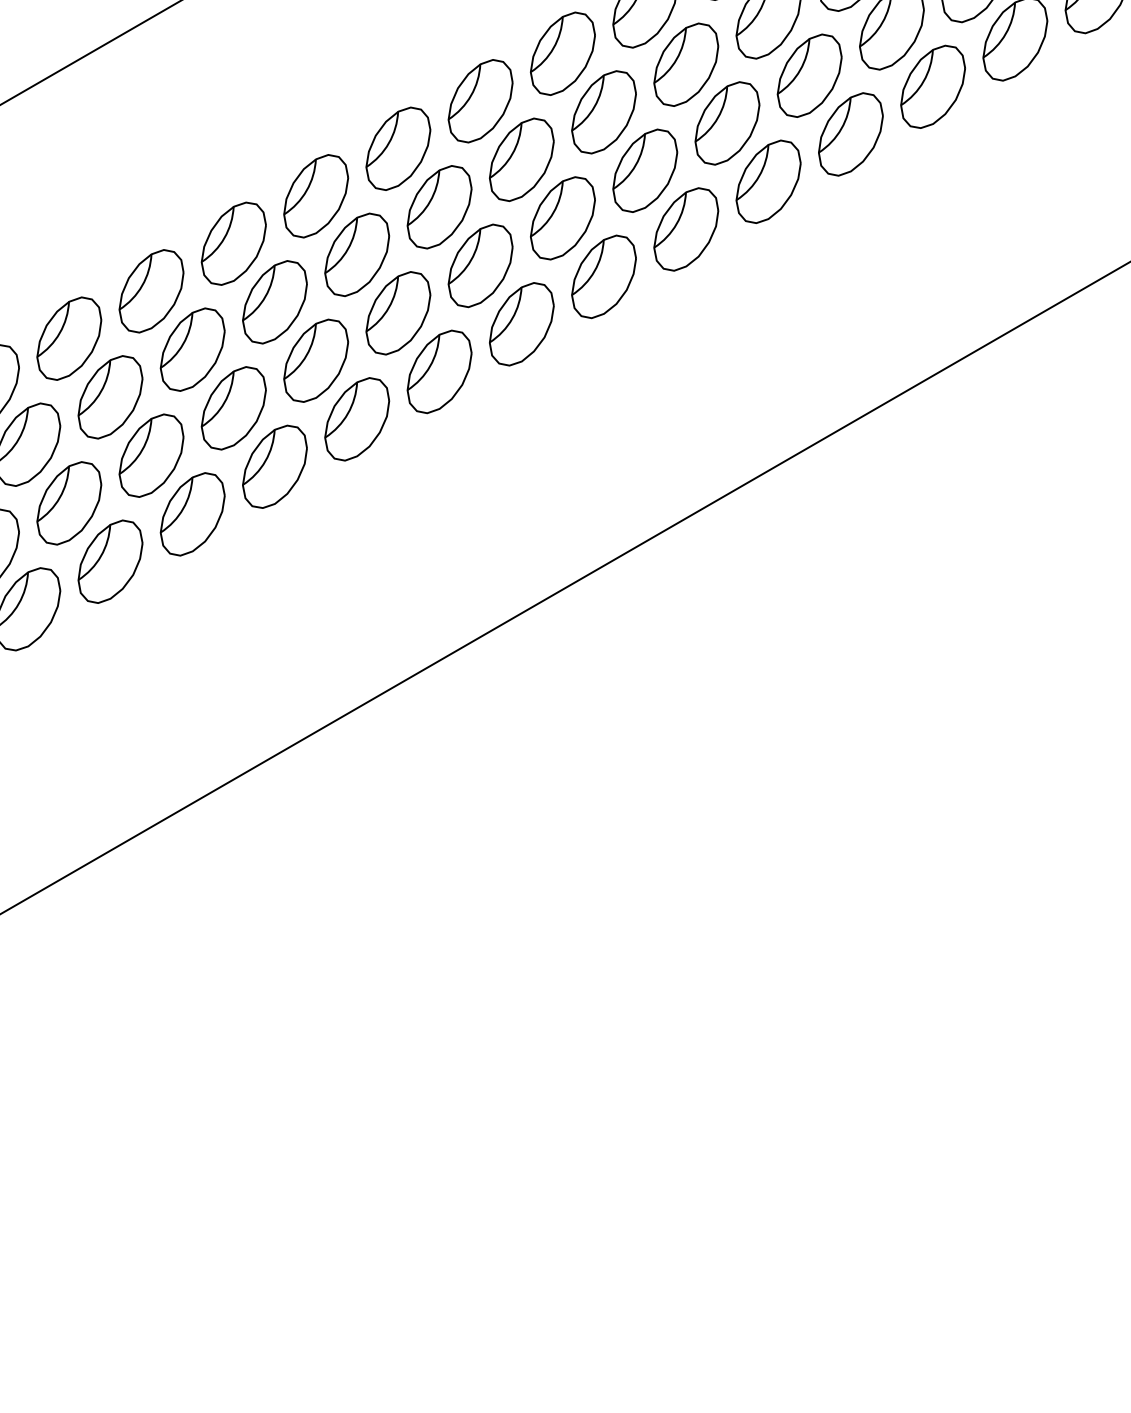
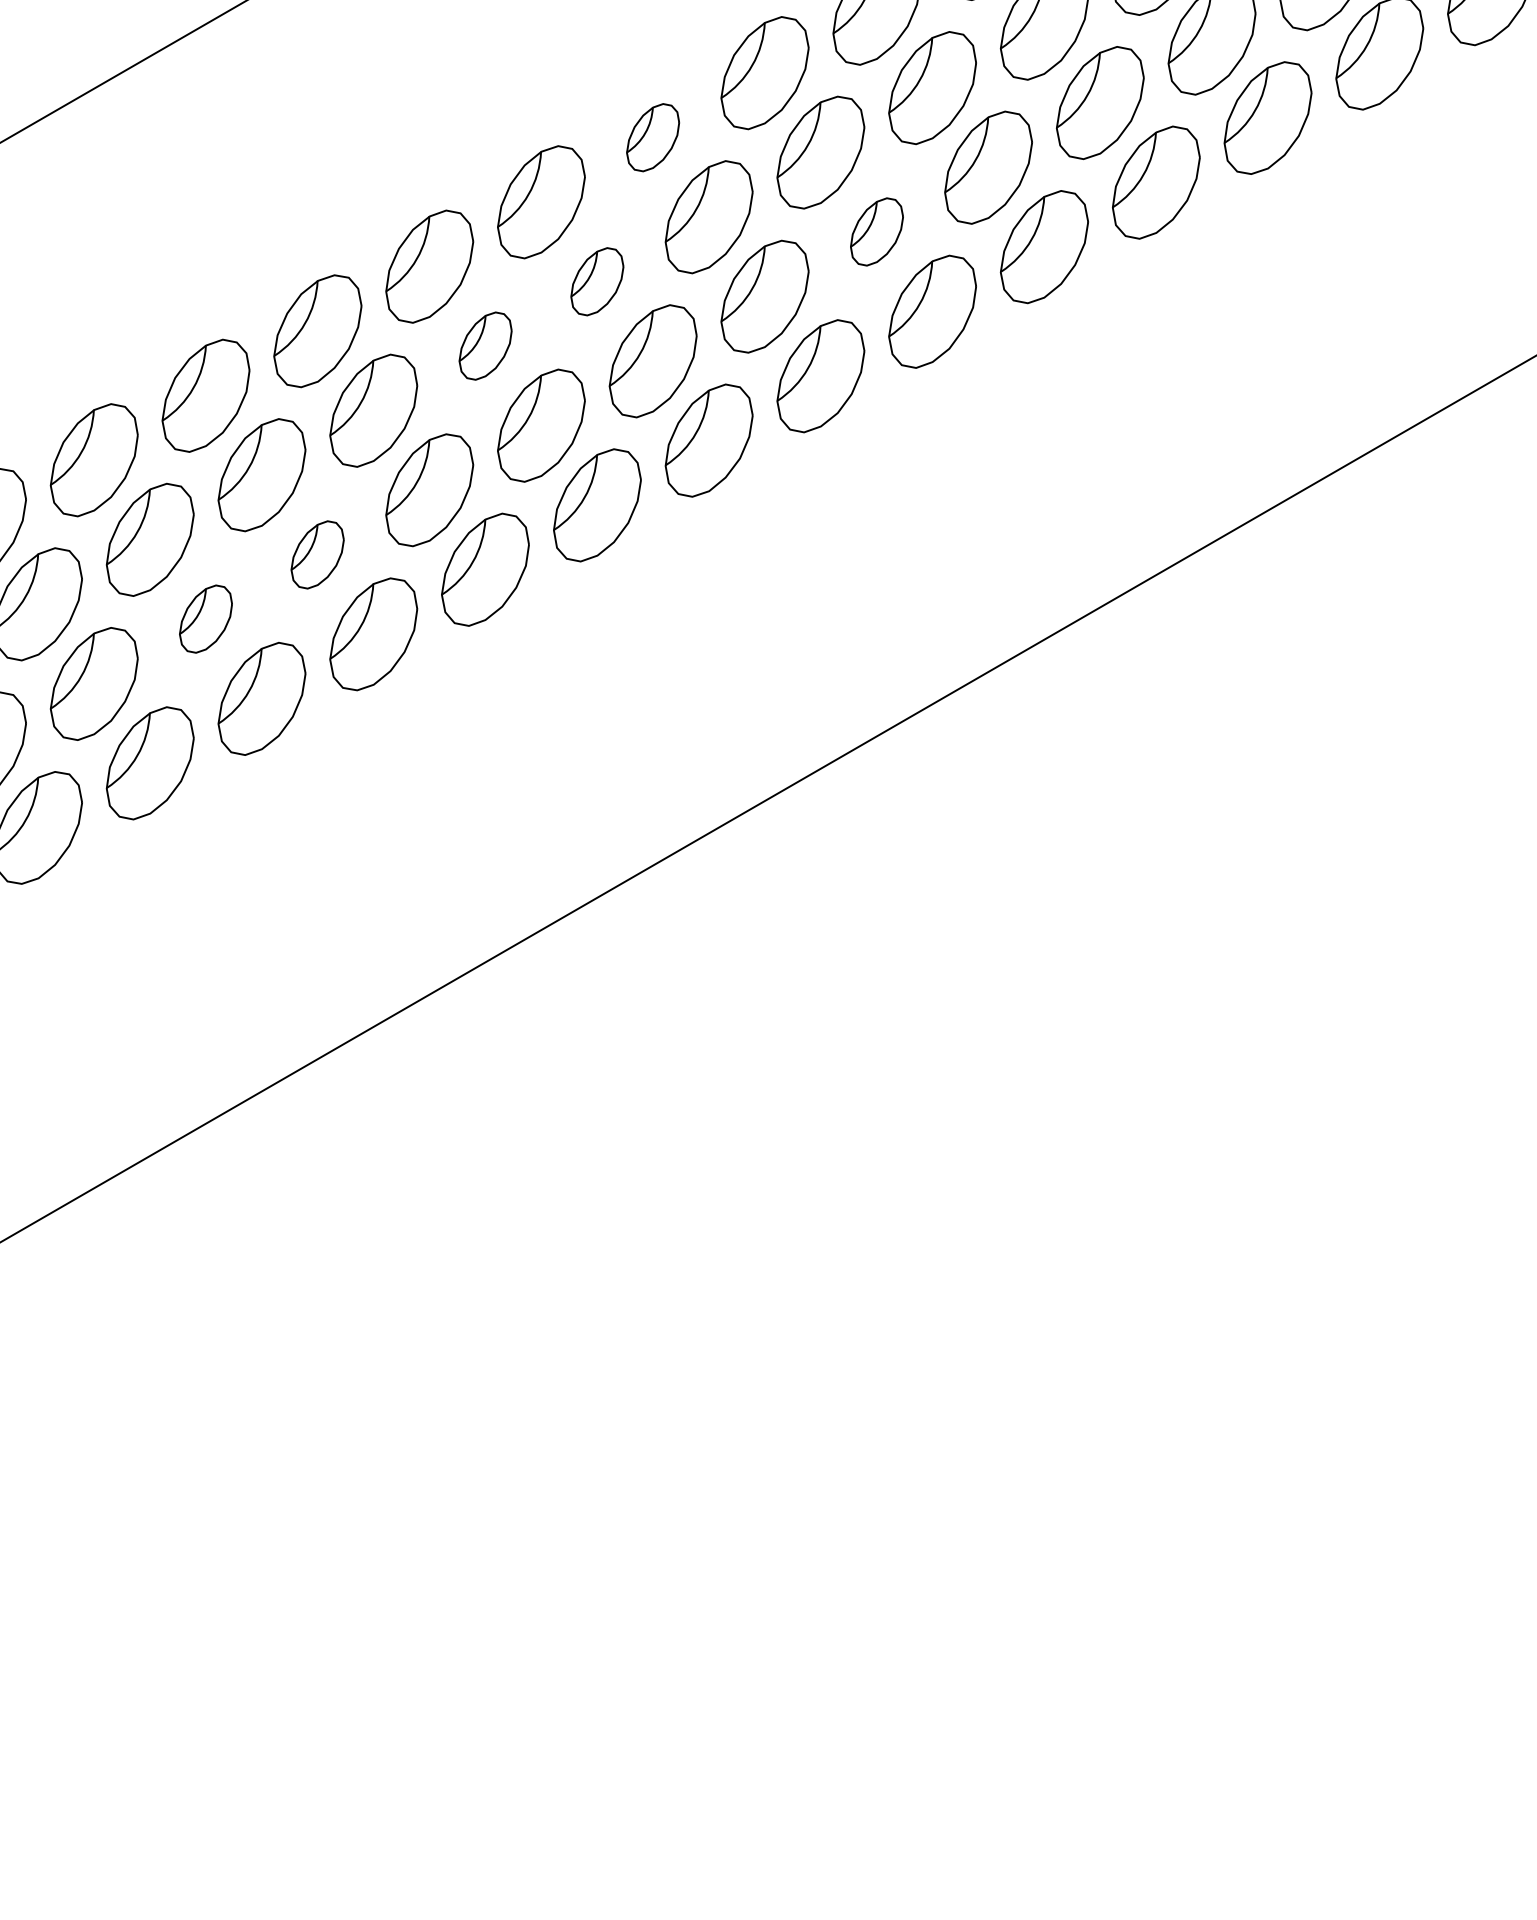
part: (480, 101) -> (653, 137), size x0.6
part: (645, 170) -> (877, 231), size x0.6
part: (439, 207) -> (597, 281), size x0.6
part: (357, 254) -> (485, 345), size x0.6
part: (233, 408) -> (317, 555), size x0.6
part: (151, 455) -> (205, 618), size x0.6

